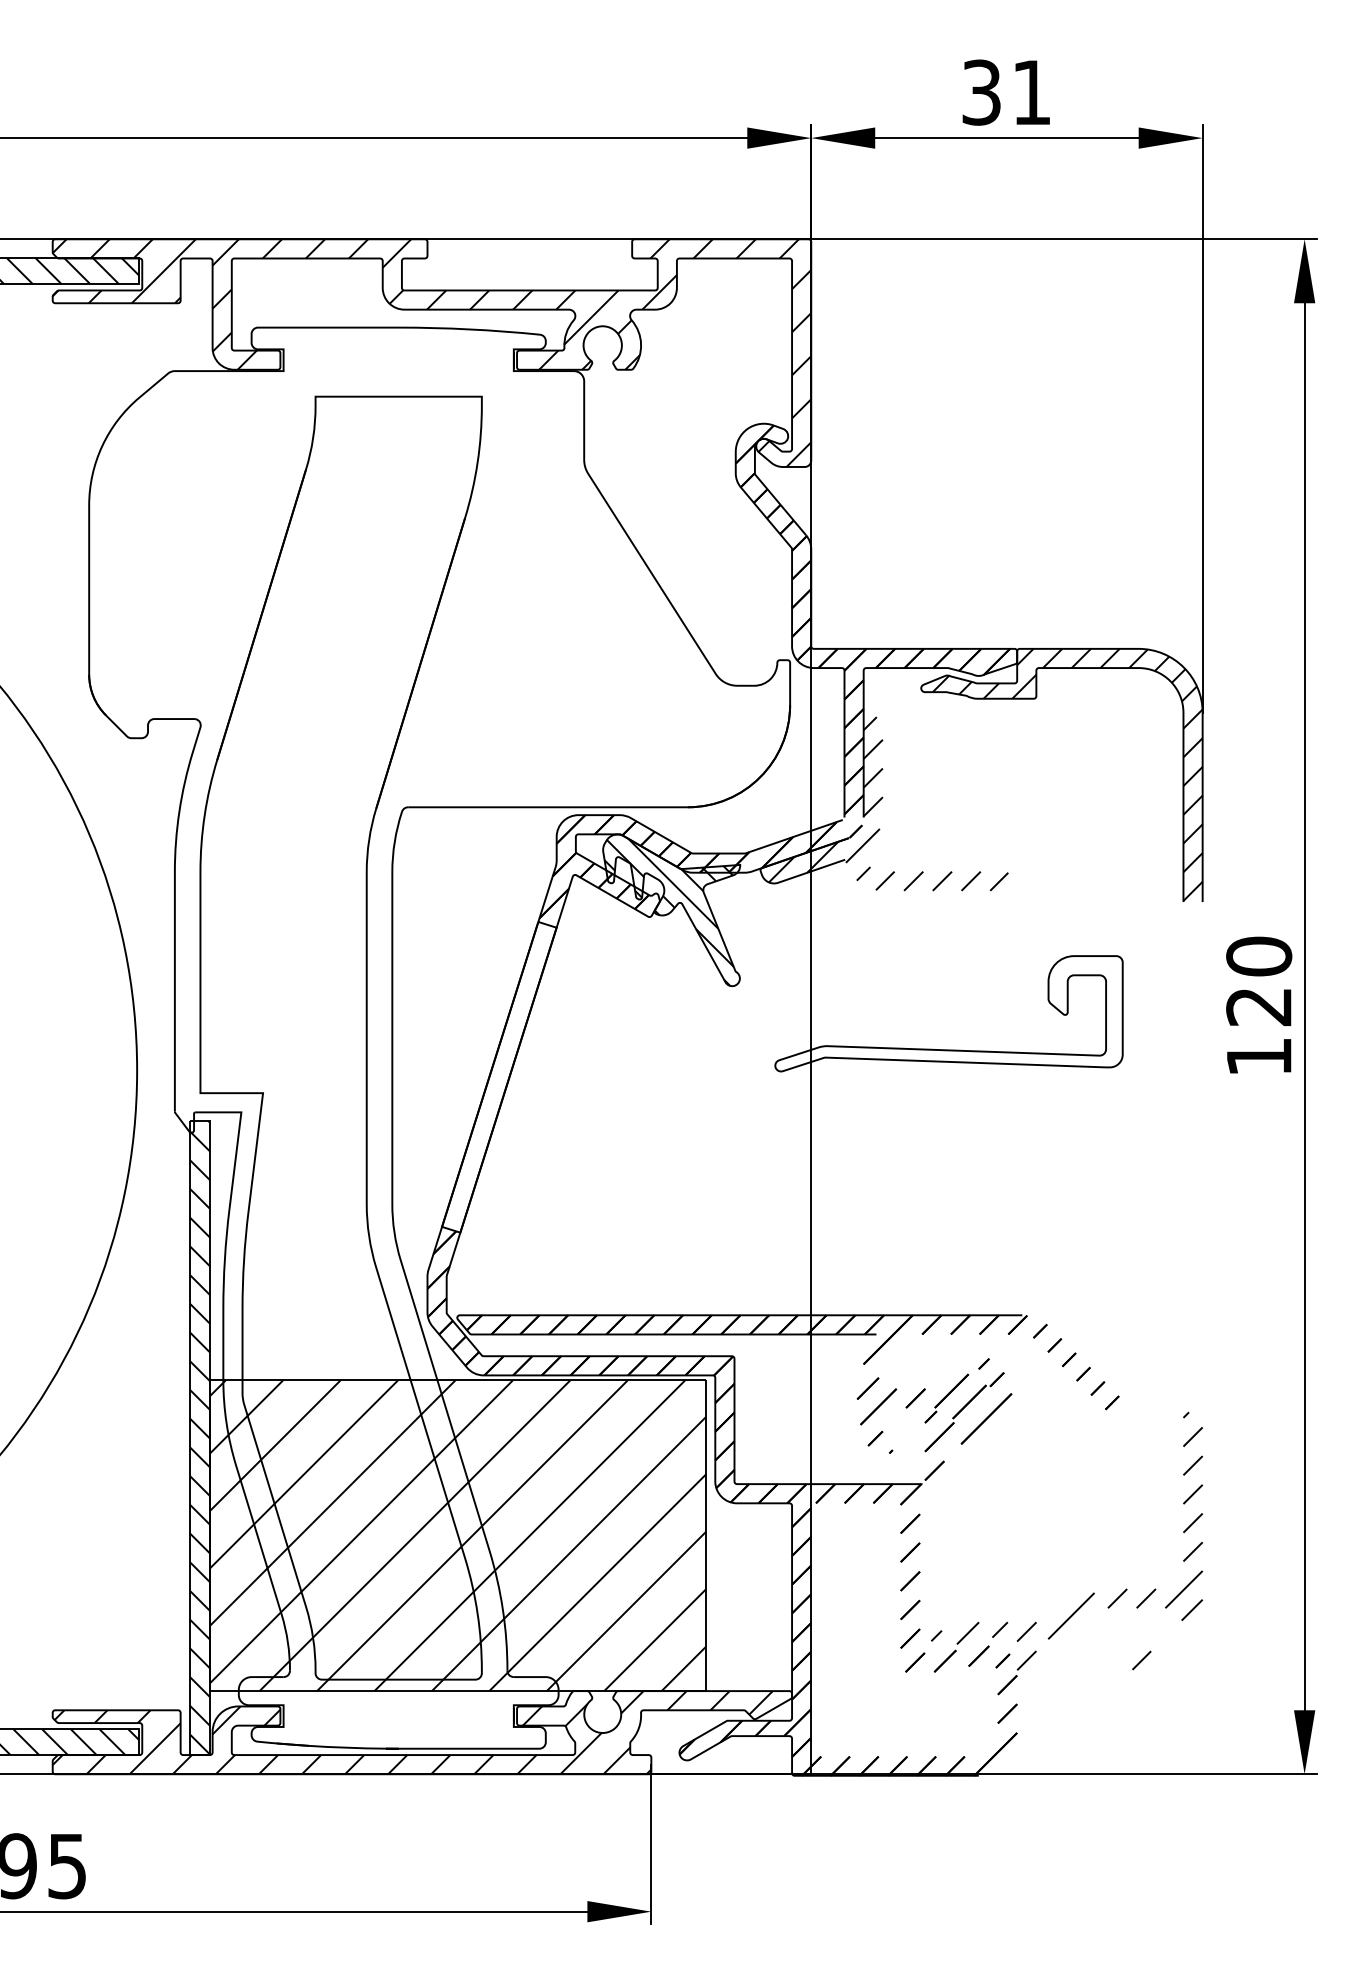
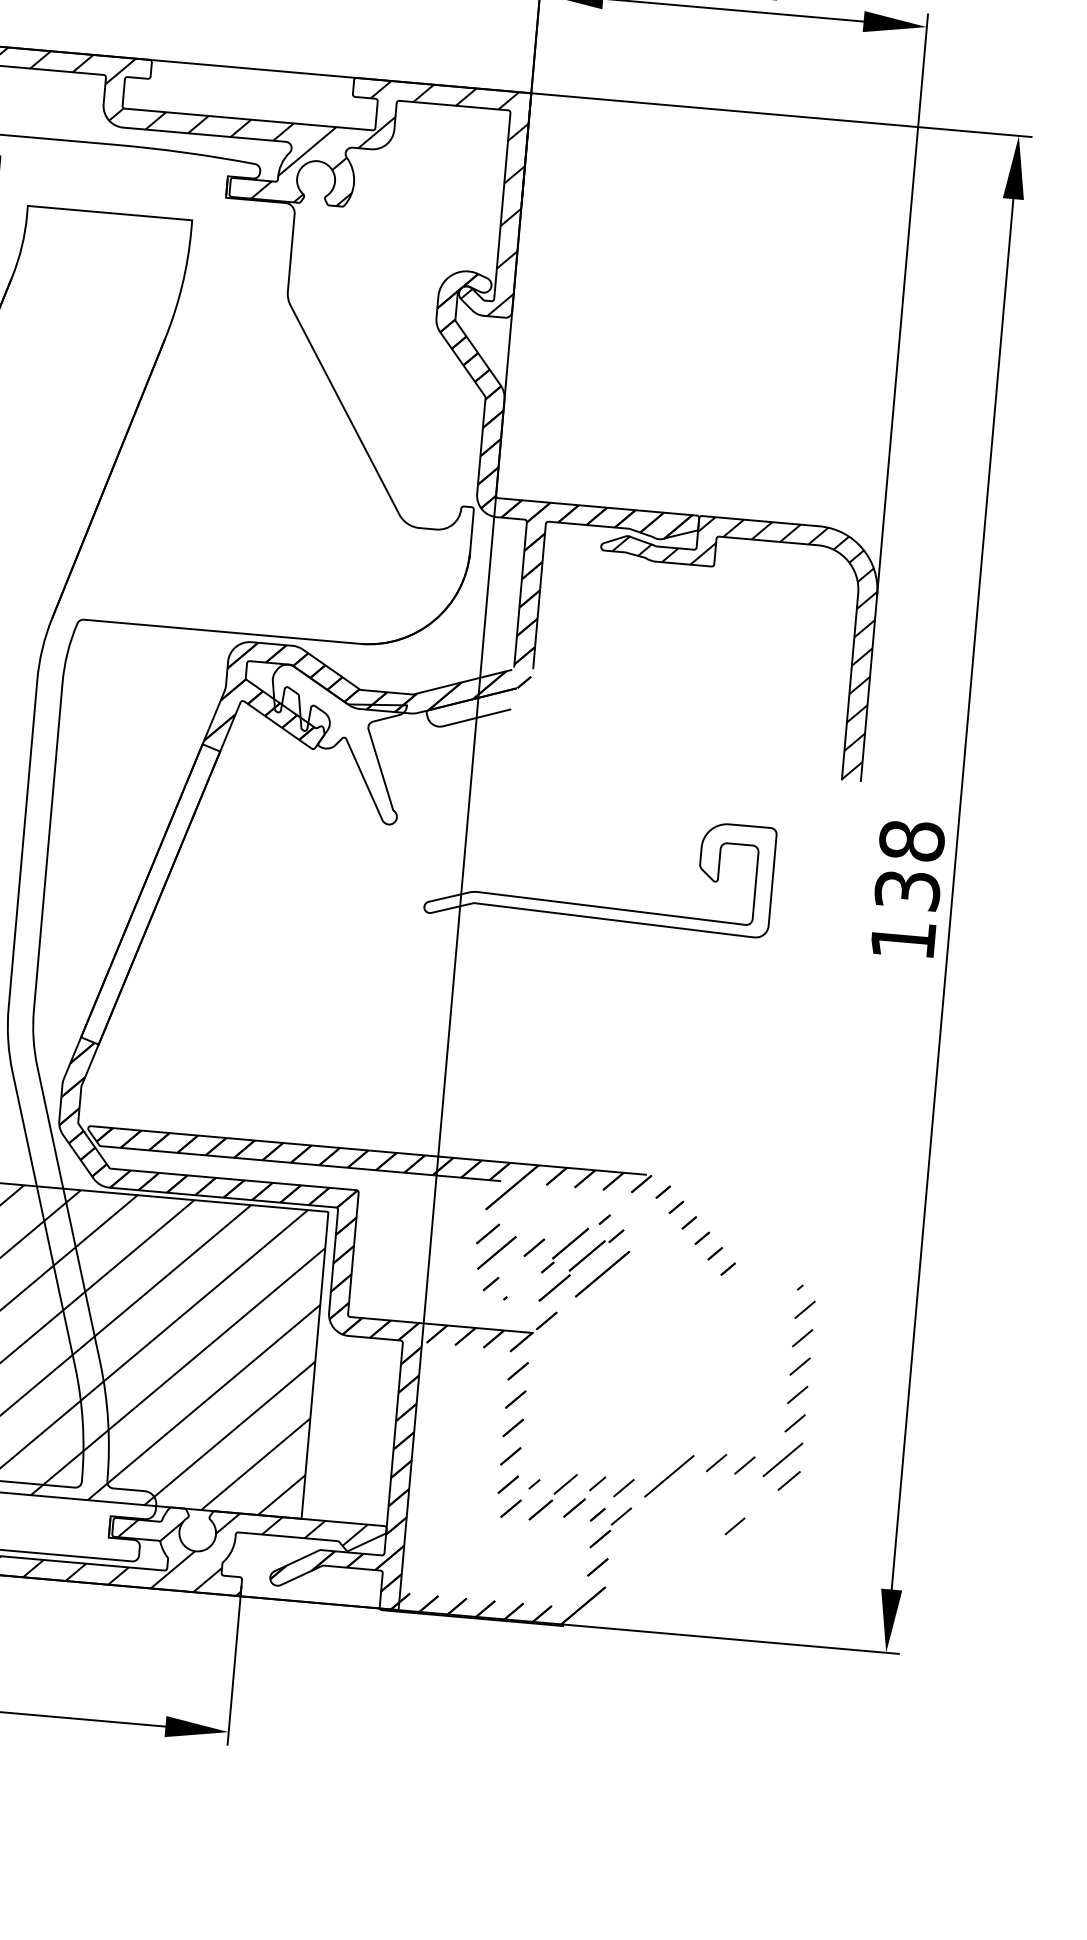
hatch: (888, 803) -> (558, 657), removed
hatch: (668, 911) -> (332, 745), removed
text: (1259, 981) -> (910, 865), 120 -> 138

